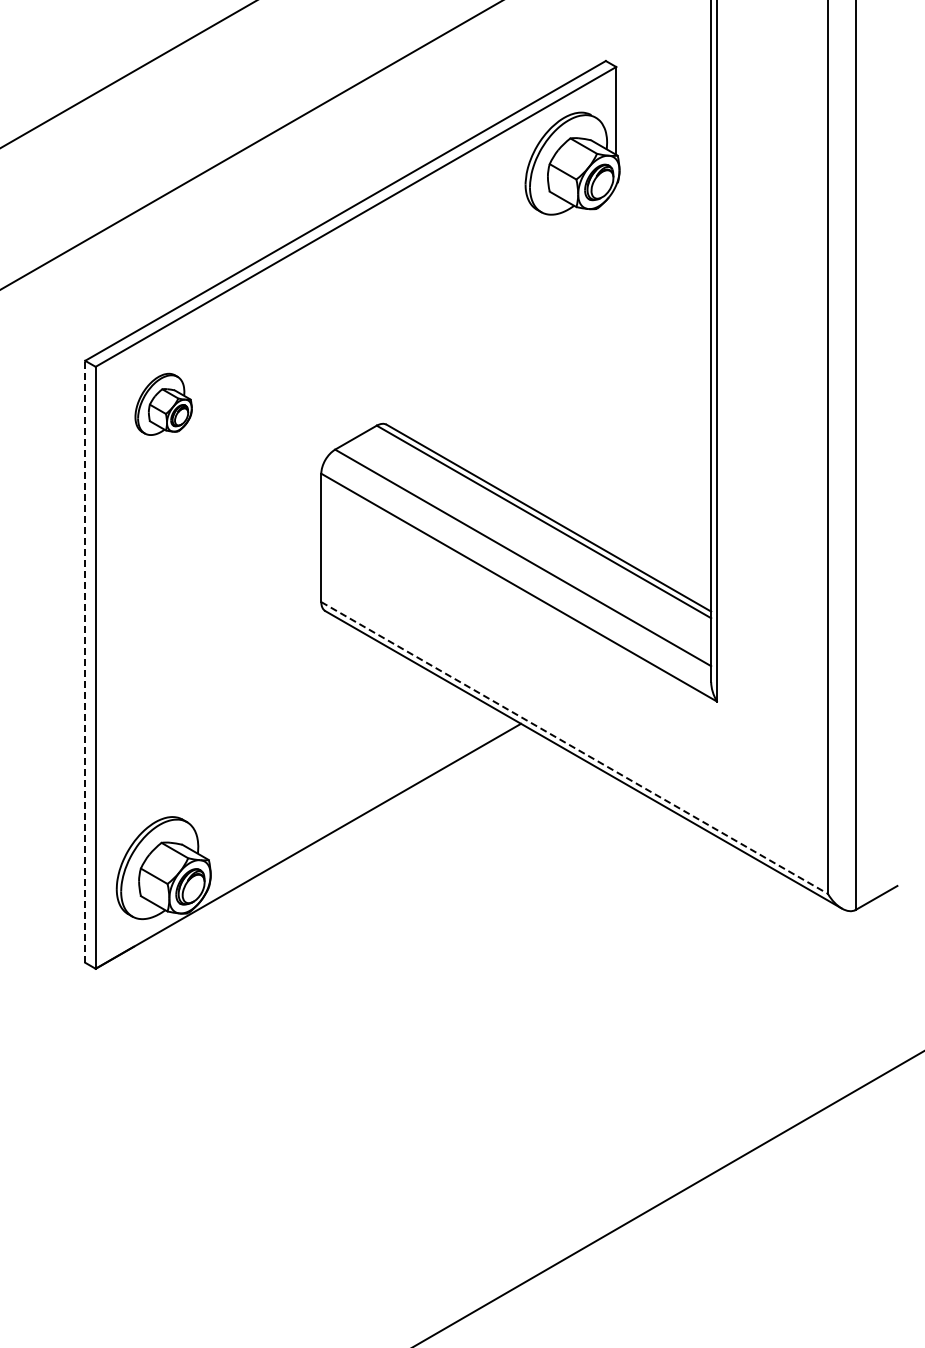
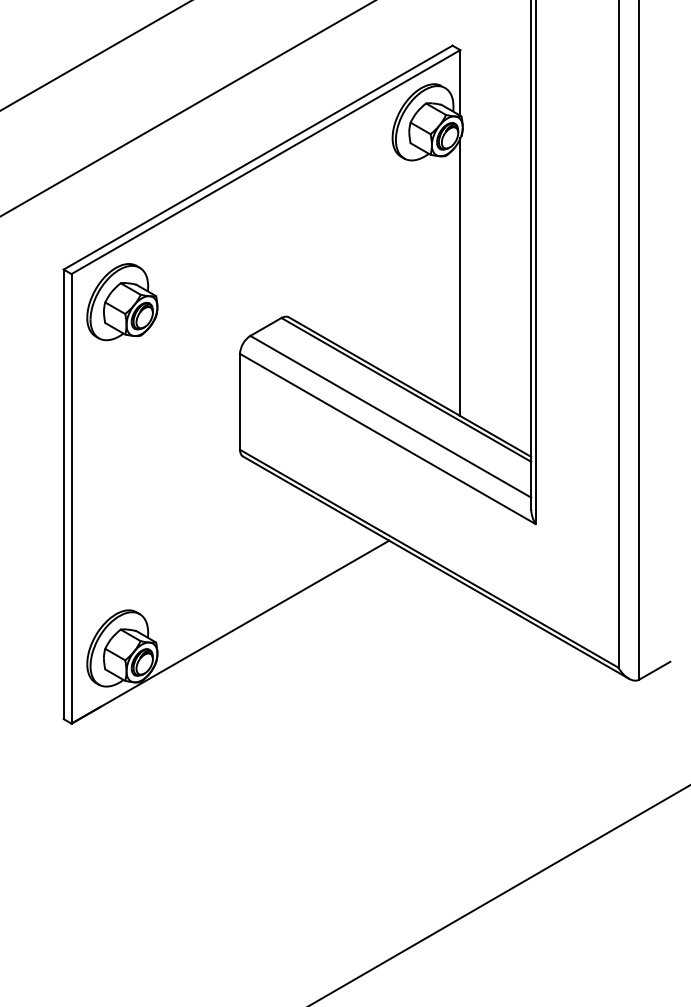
line: (616, 370) -> (460, 276), added
part: (163, 404) -> (122, 302), size x1.67
line: (85, 661) -> (63, 494), dashed -> solid
line: (575, 748) -> (429, 559), dashed -> solid

